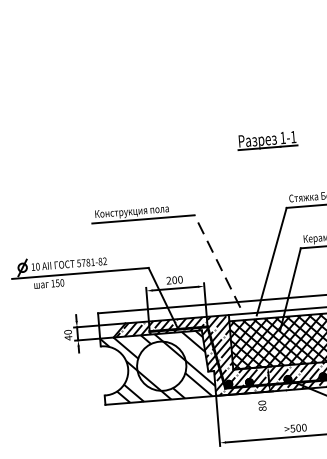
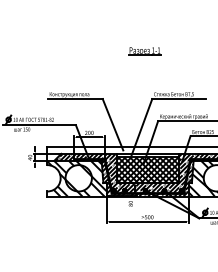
part: (266, 140) -> (144, 51), moved
line: (218, 260) -> (113, 124), dashed -> solid

